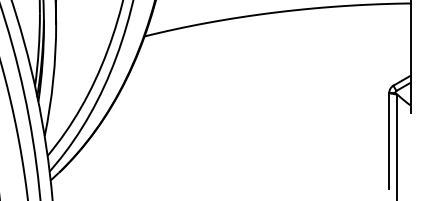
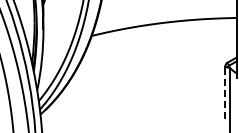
line: (389, 140) -> (225, 92), solid -> dashed

